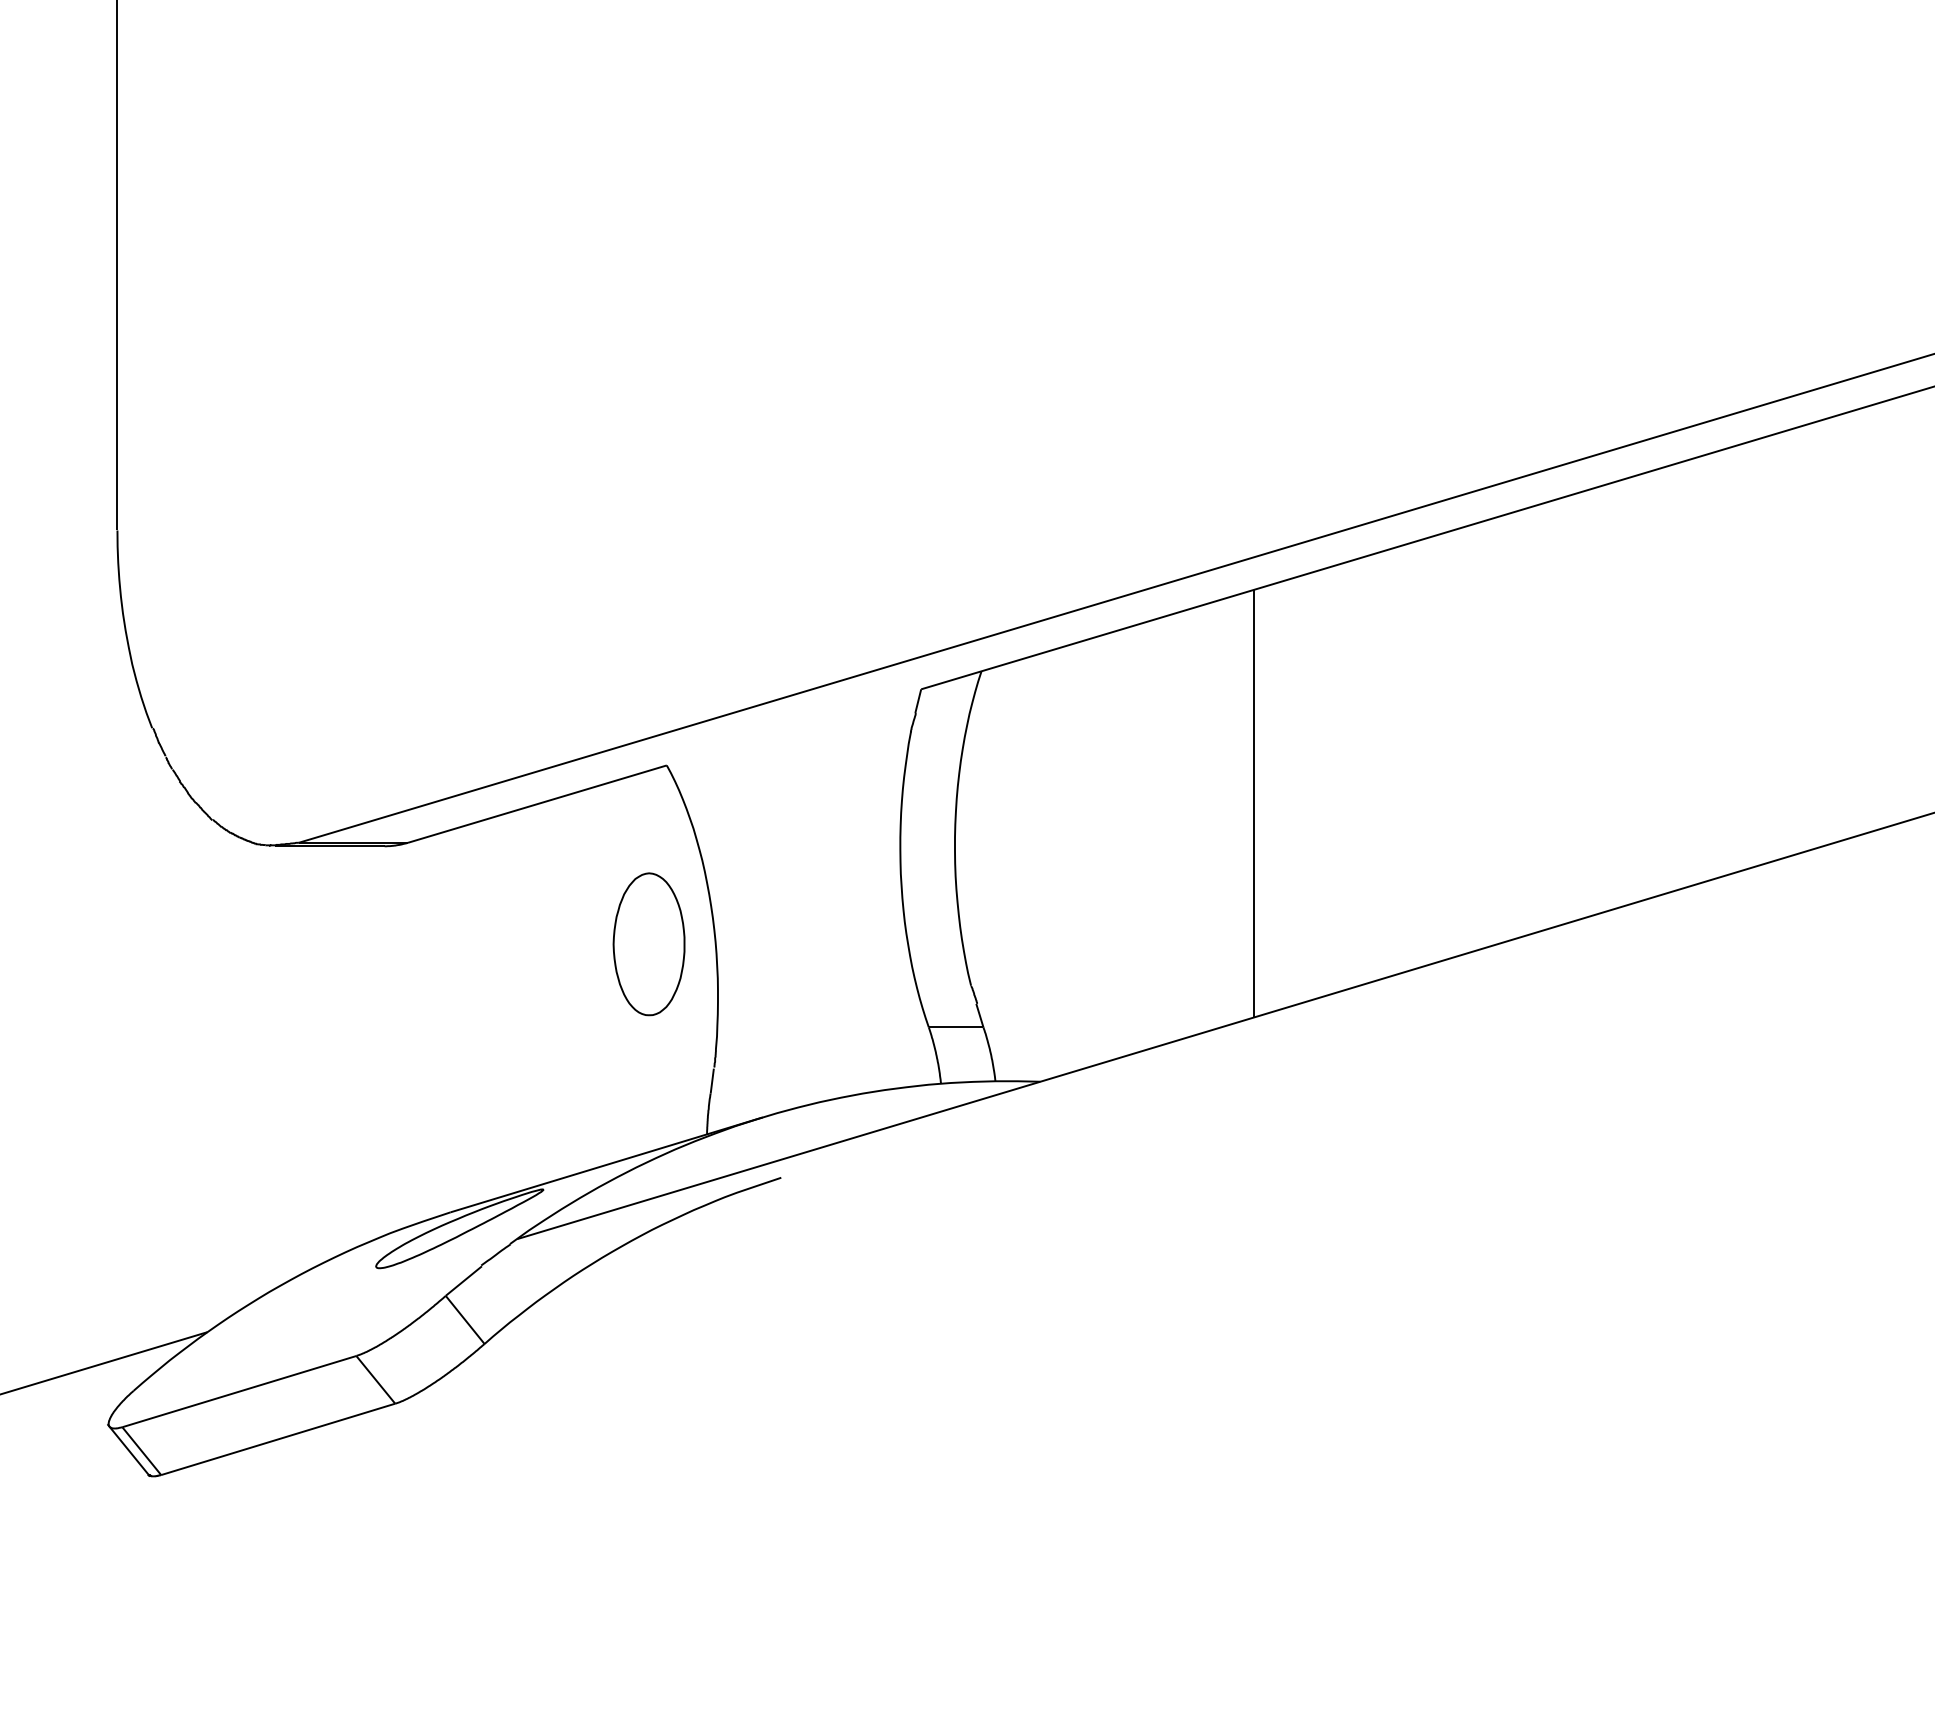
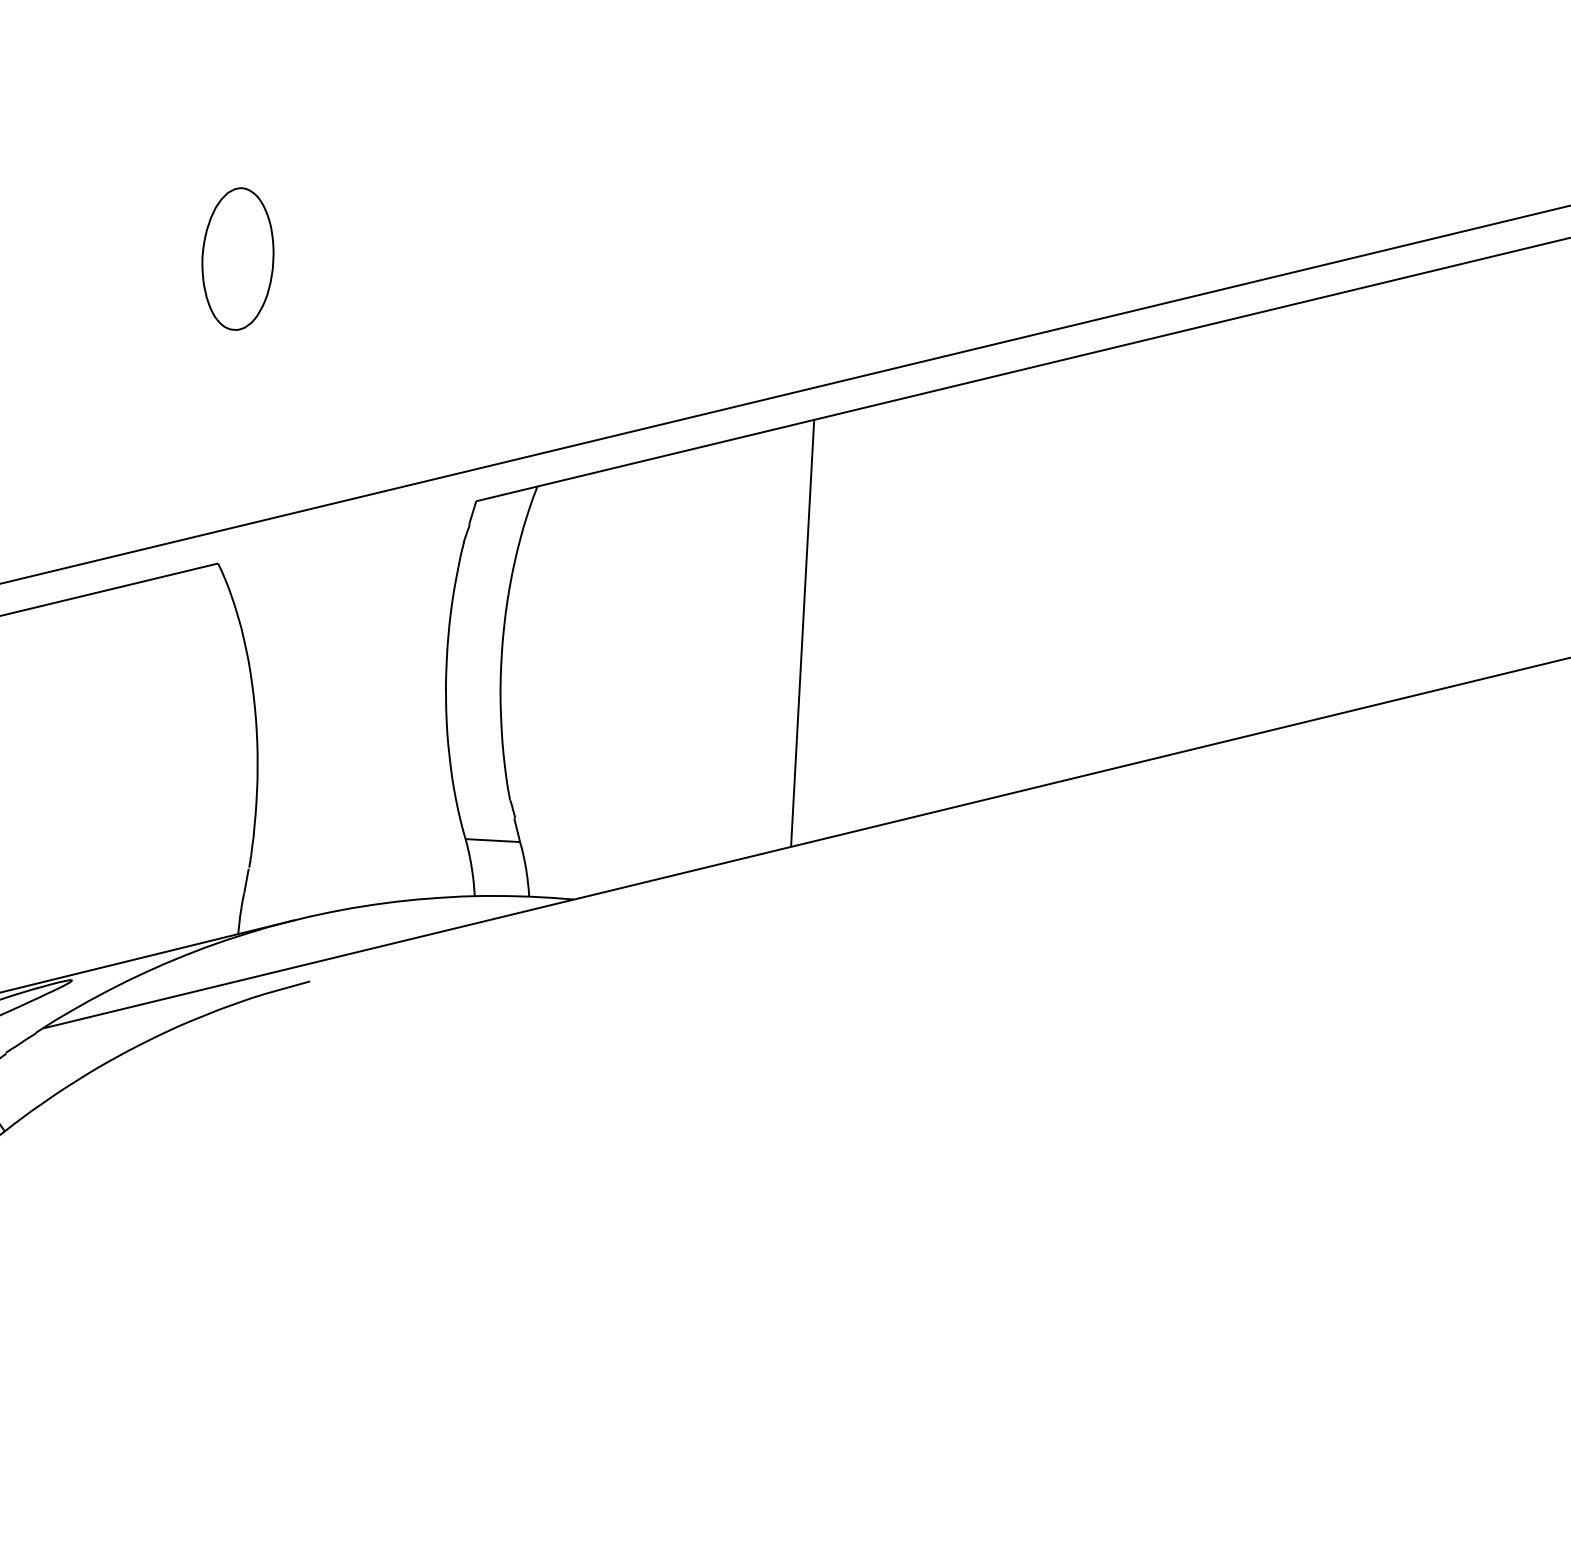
part: (648, 944) -> (237, 259), moved

